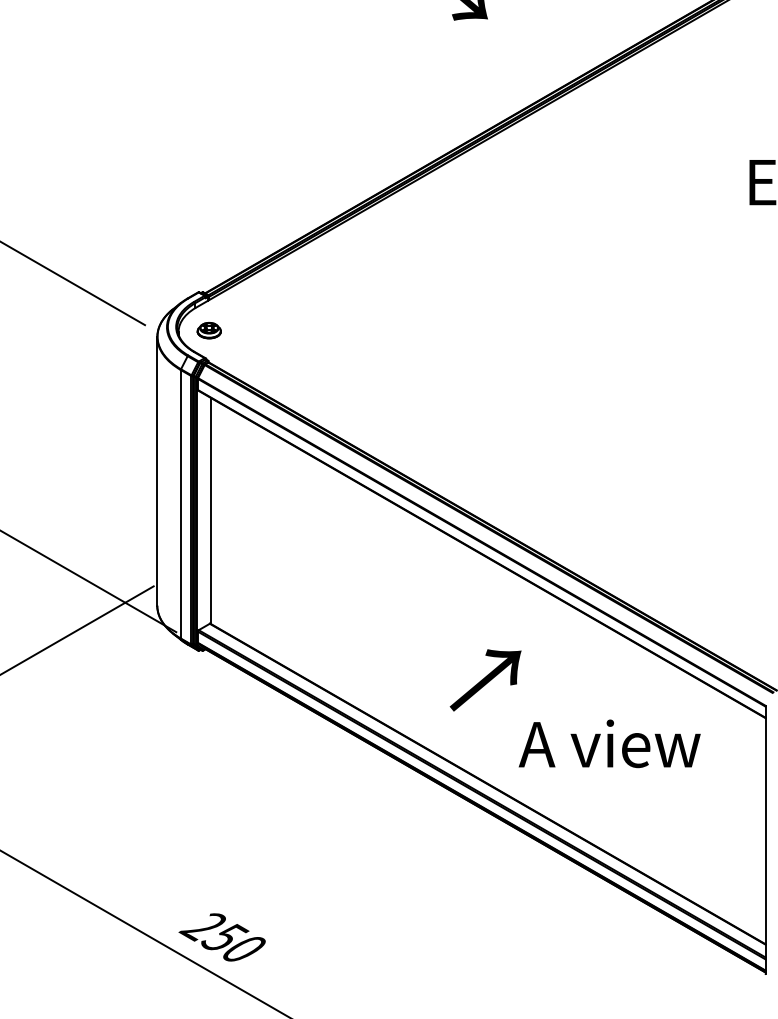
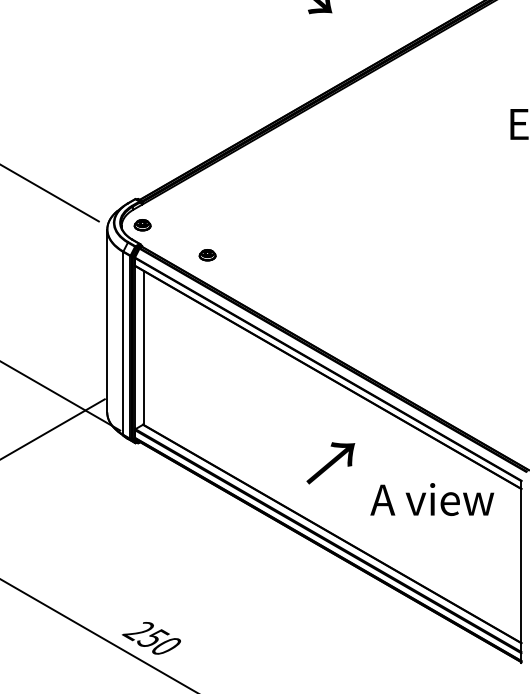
part: (304, 375) -> (207, 255), added
text: (610, 743) -> (432, 499), moved

